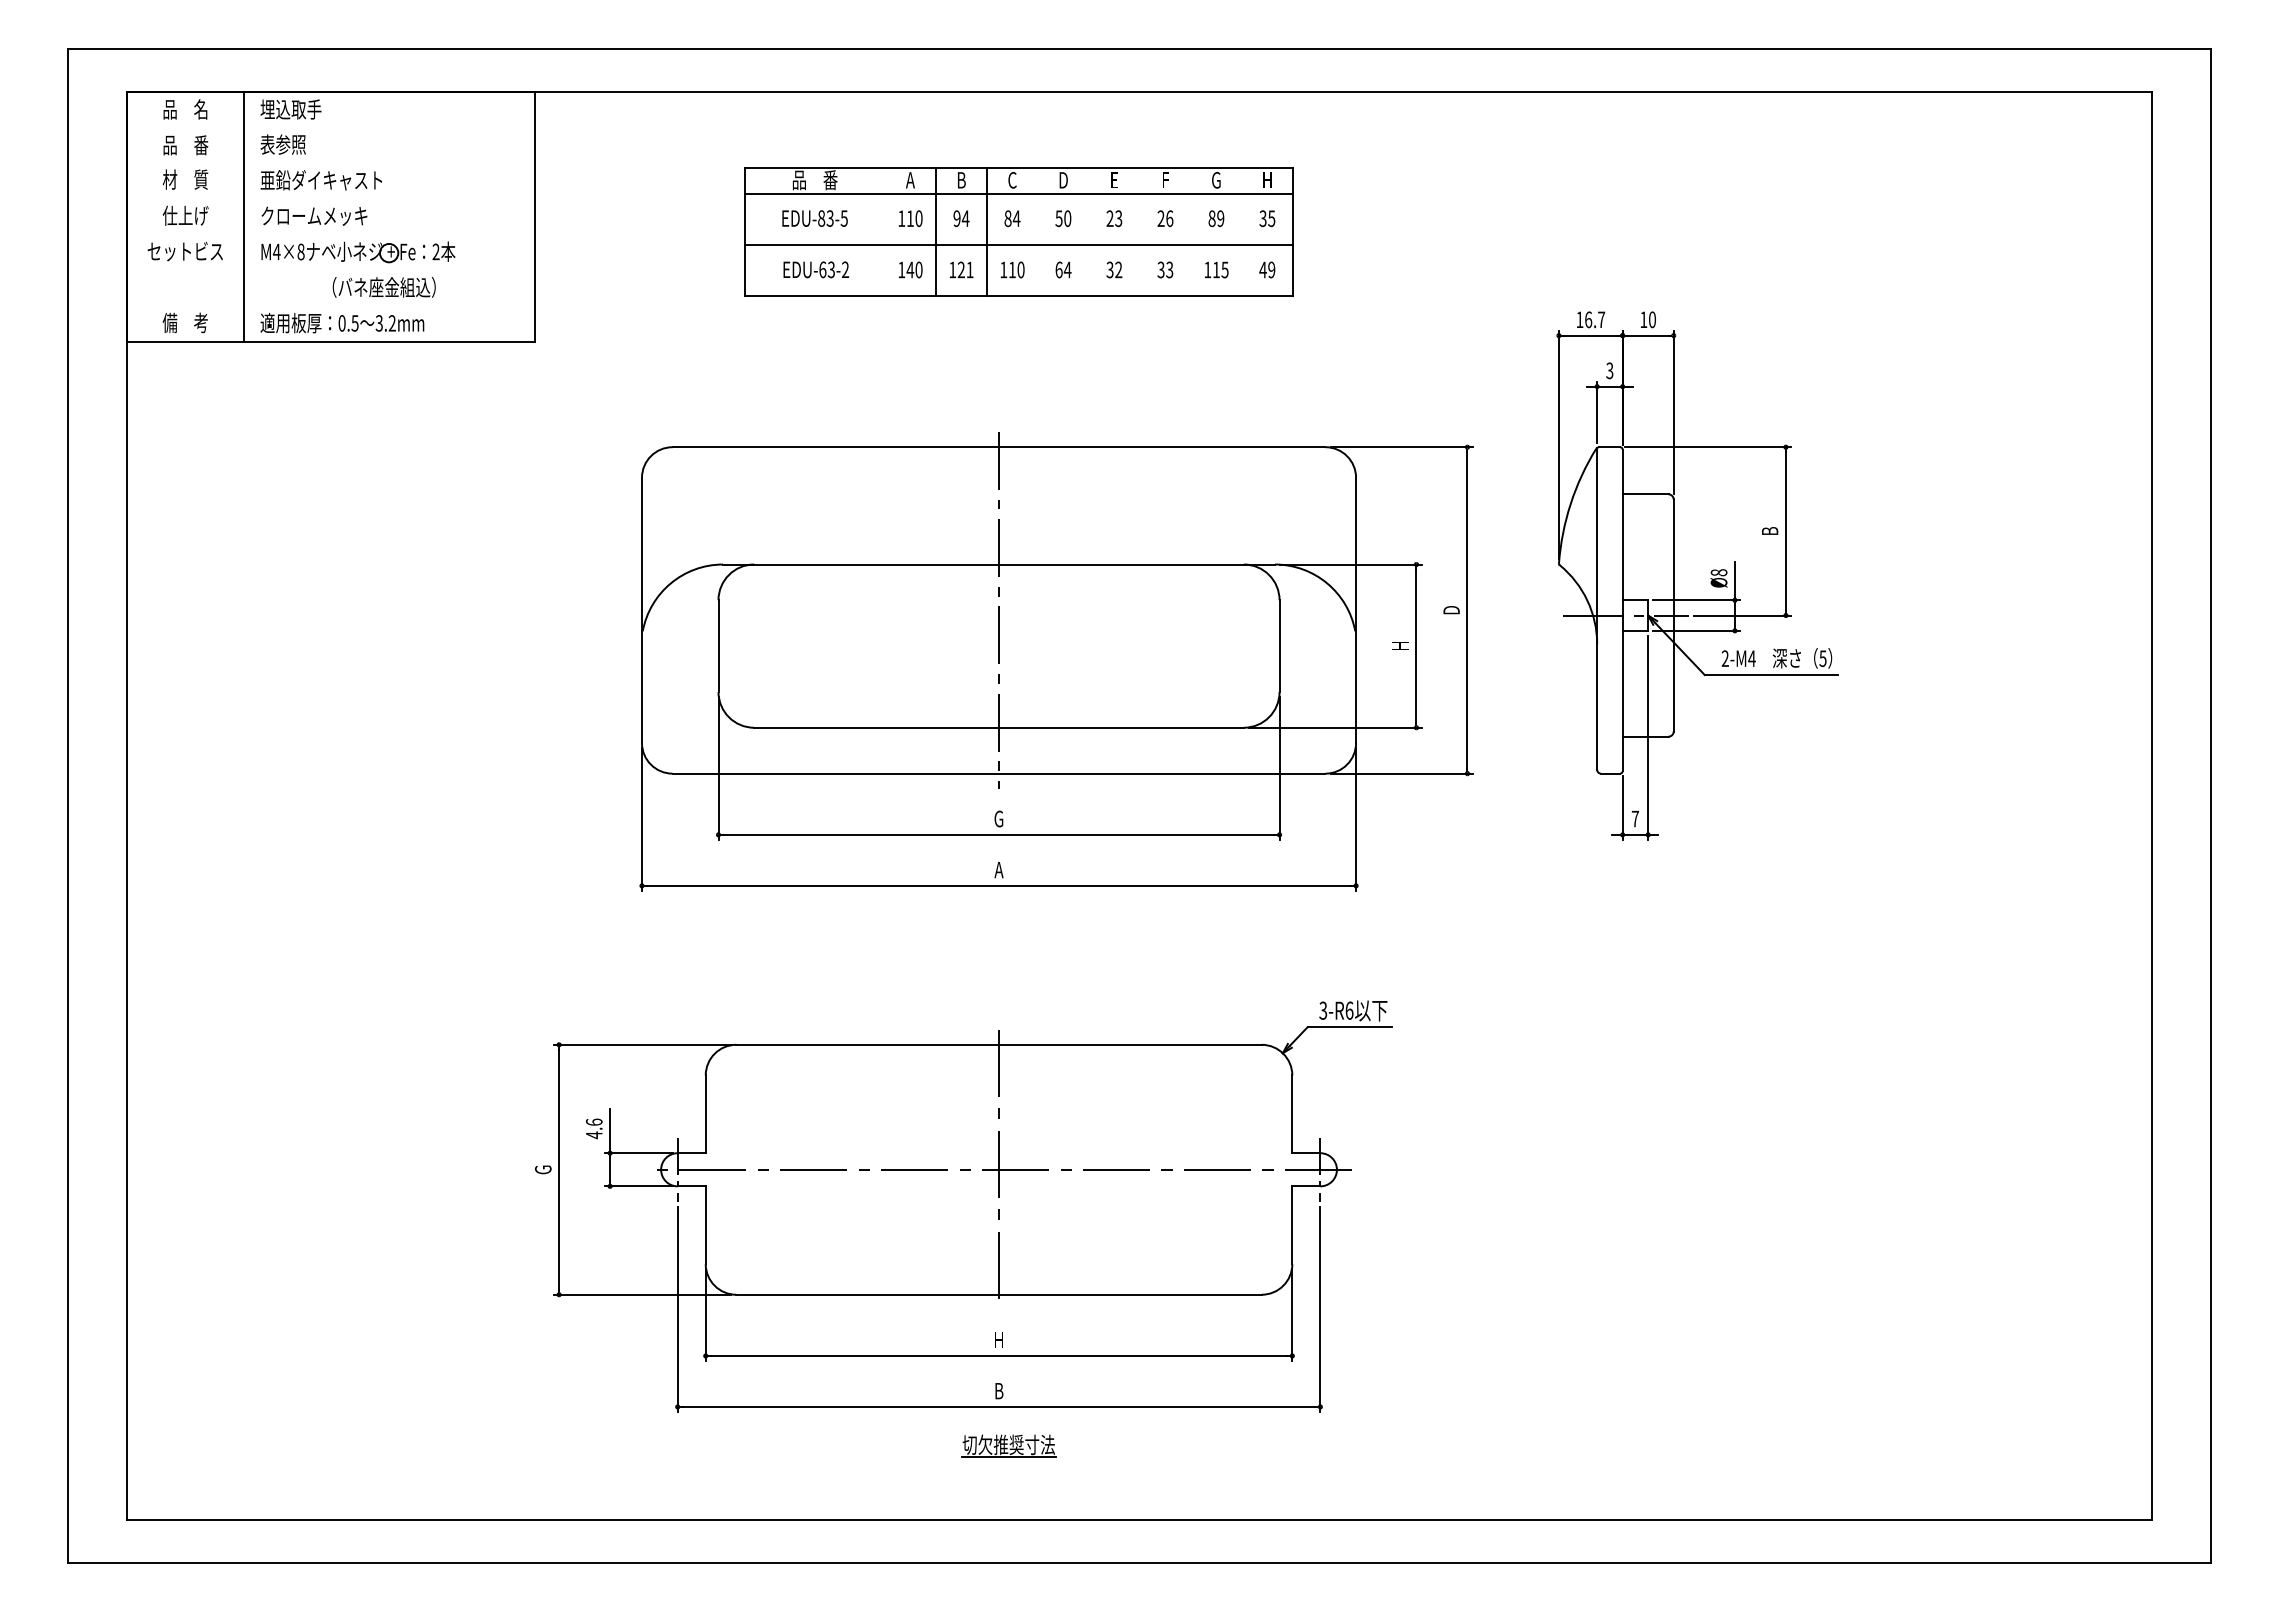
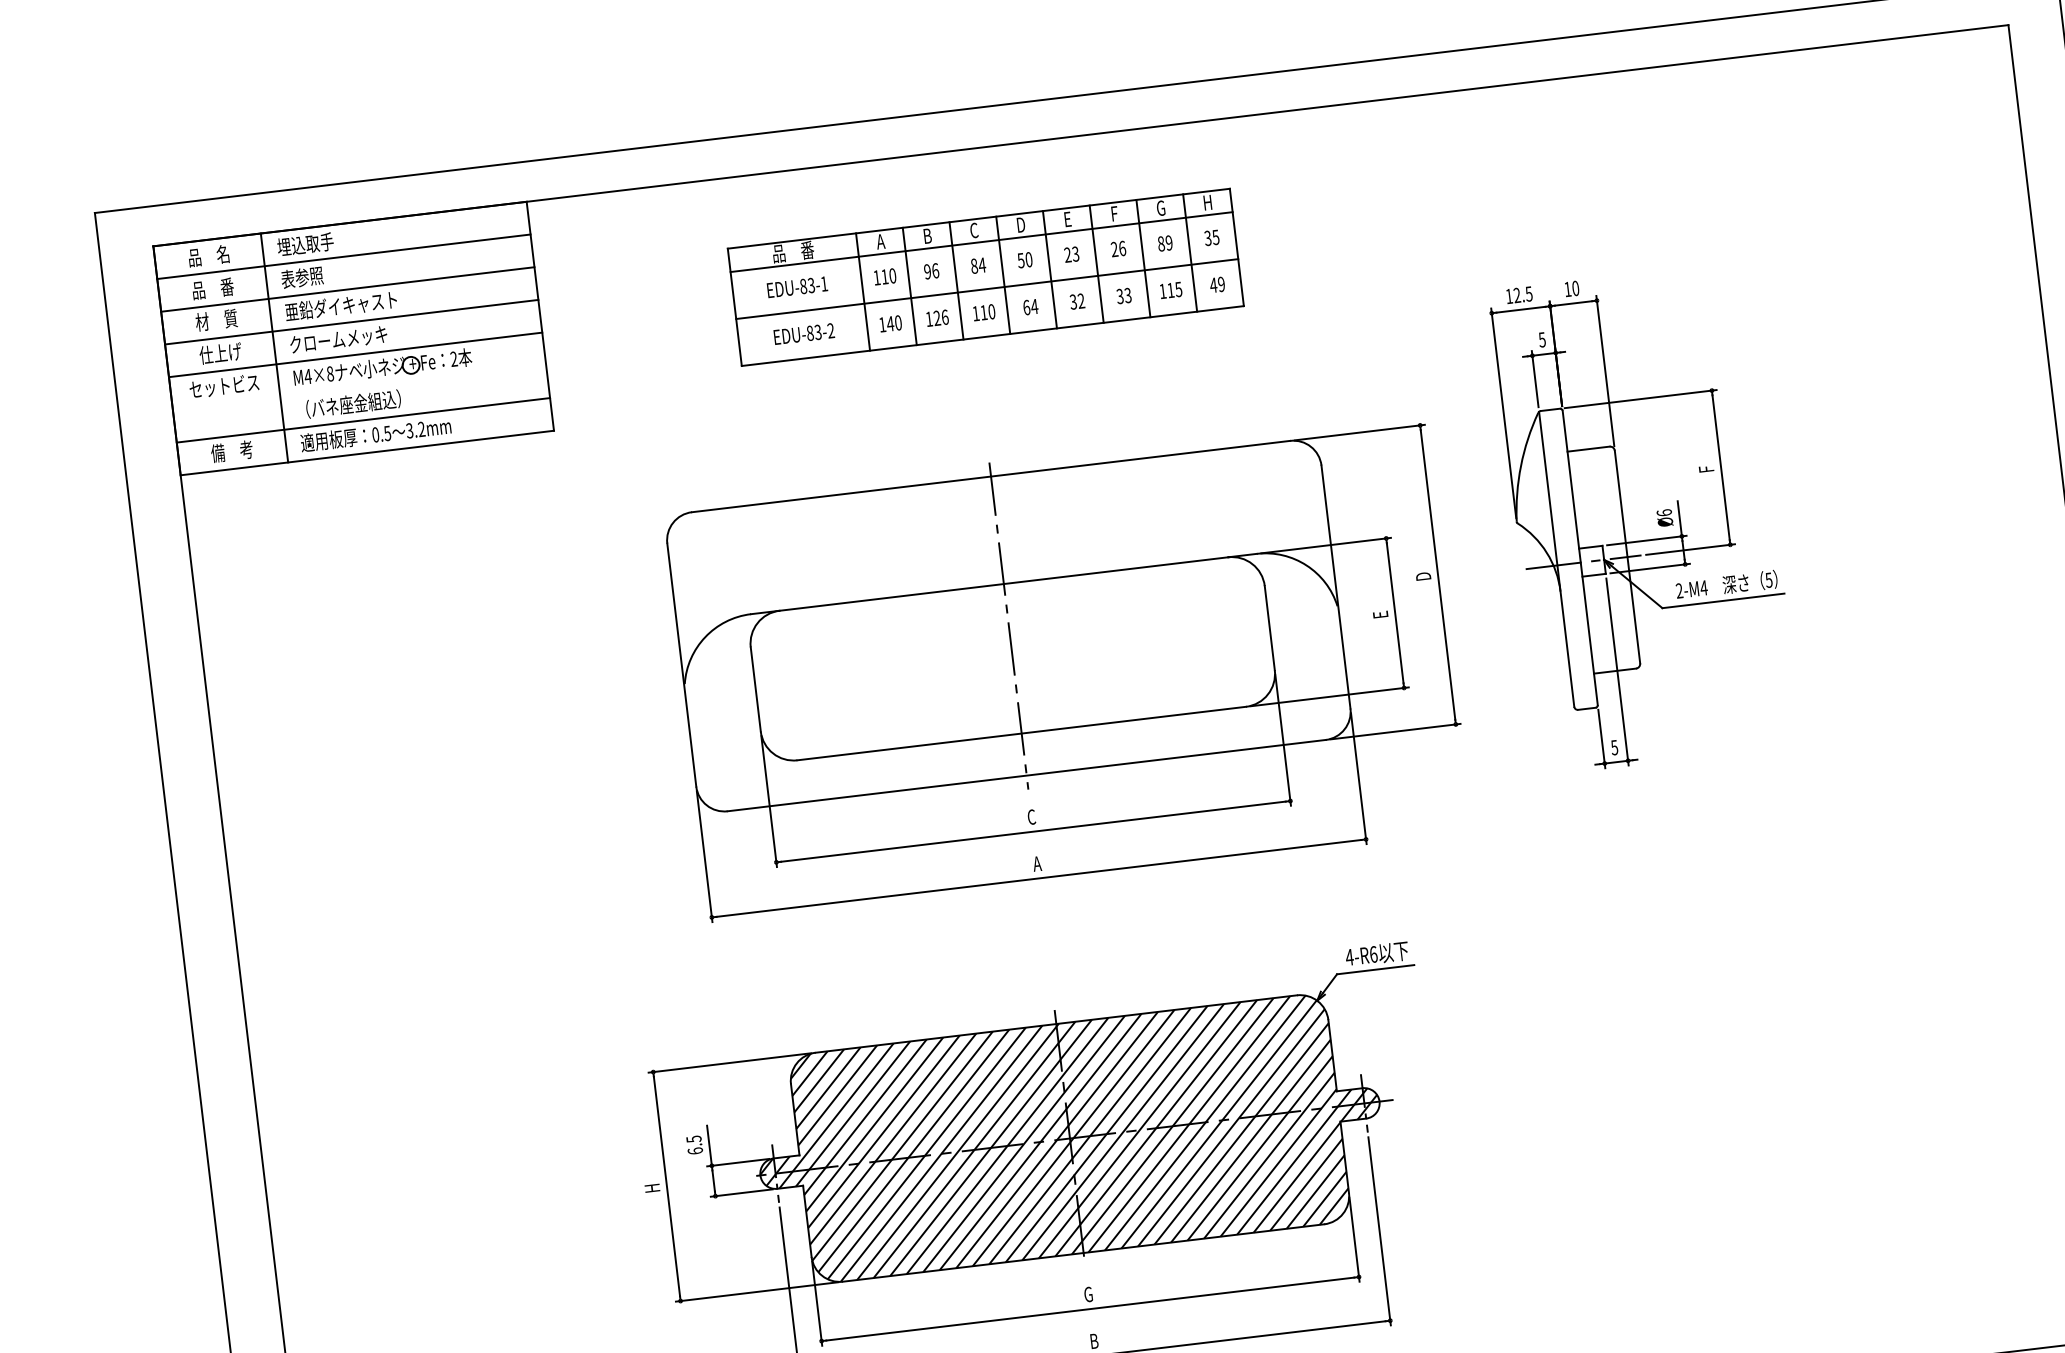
line: (330, 127) -> (343, 256), added
line: (330, 163) -> (347, 289), added
line: (330, 199) -> (351, 322), added
text: (843, 218) -> (823, 284), EDU-83-5 -> EDU-83-1
text: (965, 218) -> (935, 270), 94 -> 96
line: (884, 232) -> (862, 292), added
line: (1037, 232) -> (1002, 275), added
line: (1088, 232) -> (1049, 270), added
line: (1139, 232) -> (1096, 264), added
line: (1190, 232) -> (1143, 258), added
line: (1241, 232) -> (1189, 253), added
line: (330, 234) -> (355, 354), added
text: (822, 269) -> (809, 333), EDU-63-2 -> EDU-83-2
text: (969, 269) -> (944, 316), 121 -> 126
text: (383, 287) -> (352, 404), moved
line: (330, 306) -> (363, 420), added
text: (1595, 319) -> (1523, 294), 16.7 -> 12.5
text: (1609, 370) -> (1541, 339), 3 -> 5
text: (1770, 530) -> (1706, 468), B -> F
text: (1718, 572) -> (1663, 512), Ø8 -> Ø6
text: (1400, 645) -> (1380, 614), H -> E
text: (998, 819) -> (1031, 817), G -> C
text: (1634, 819) -> (1613, 748), 7 -> 5
text: (1323, 1010) -> (1349, 957), 3-R6 -> 4-R6
text: (593, 1128) -> (693, 1145), 4.6 -> 6.5
text: (542, 1169) -> (651, 1188), G -> H
hatch: (998, 1169) -> (1069, 1138), added
text: (998, 1339) -> (1088, 1294), H -> G

